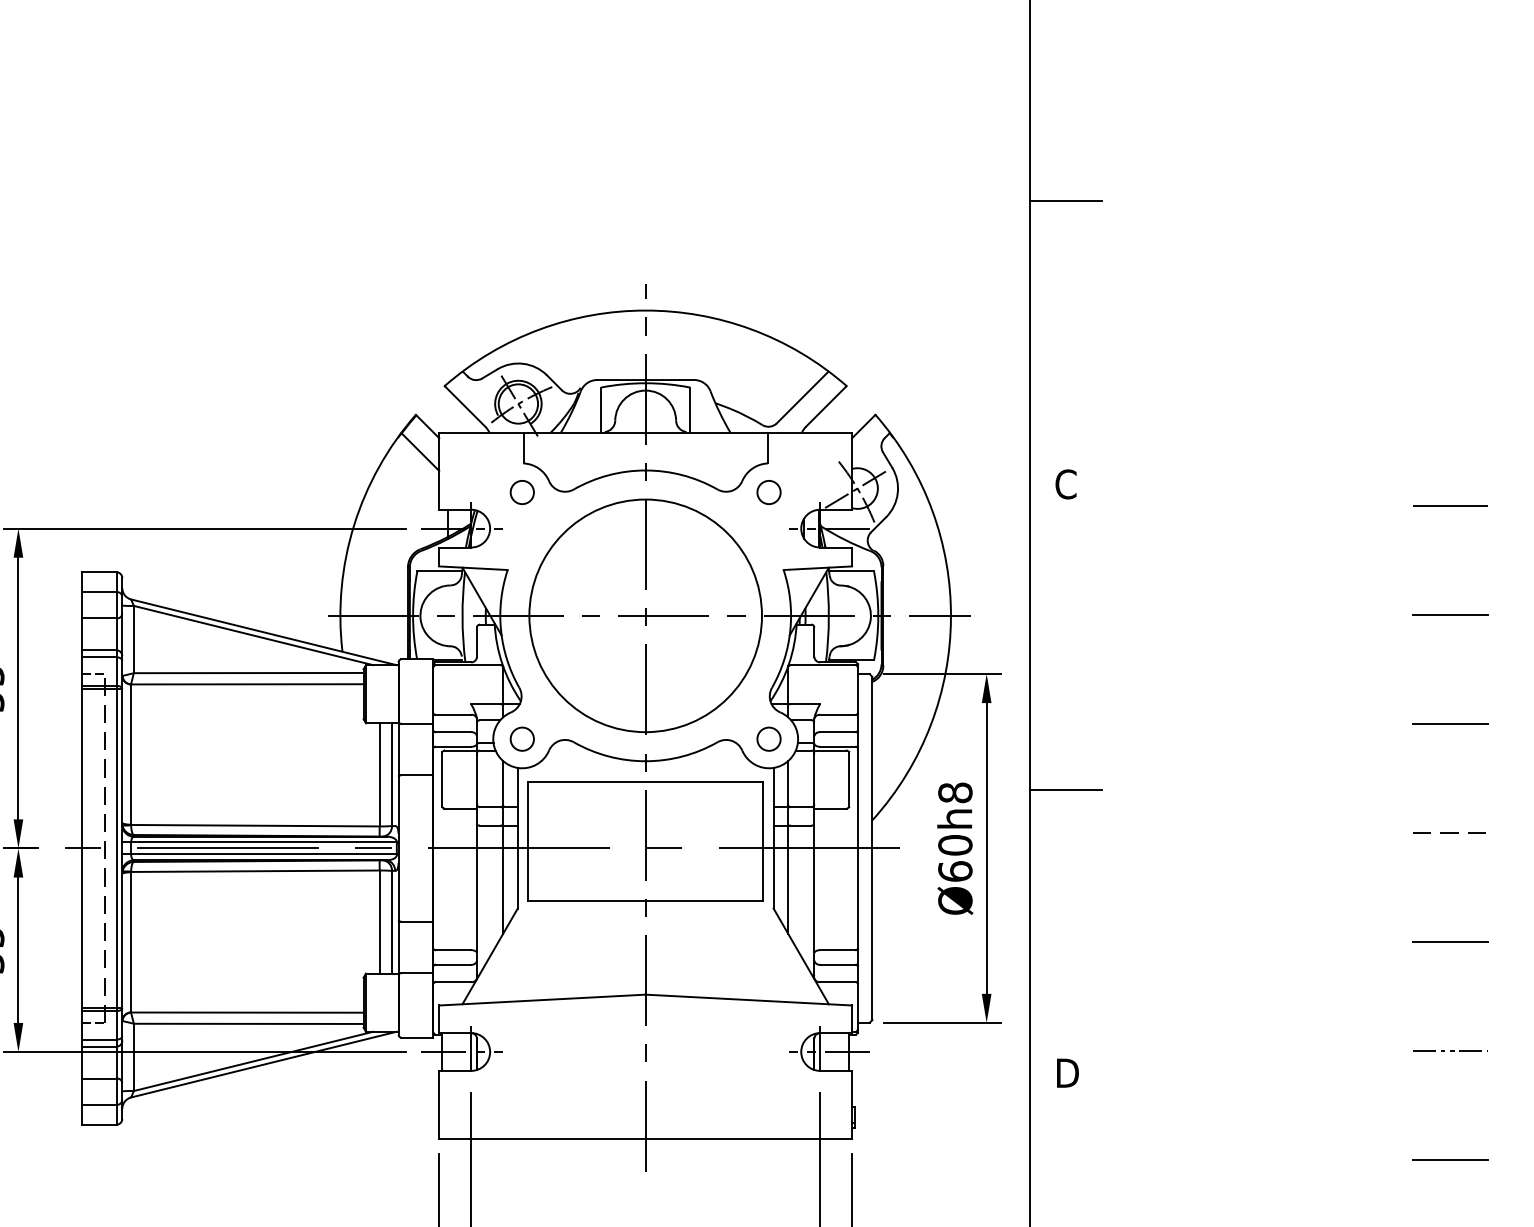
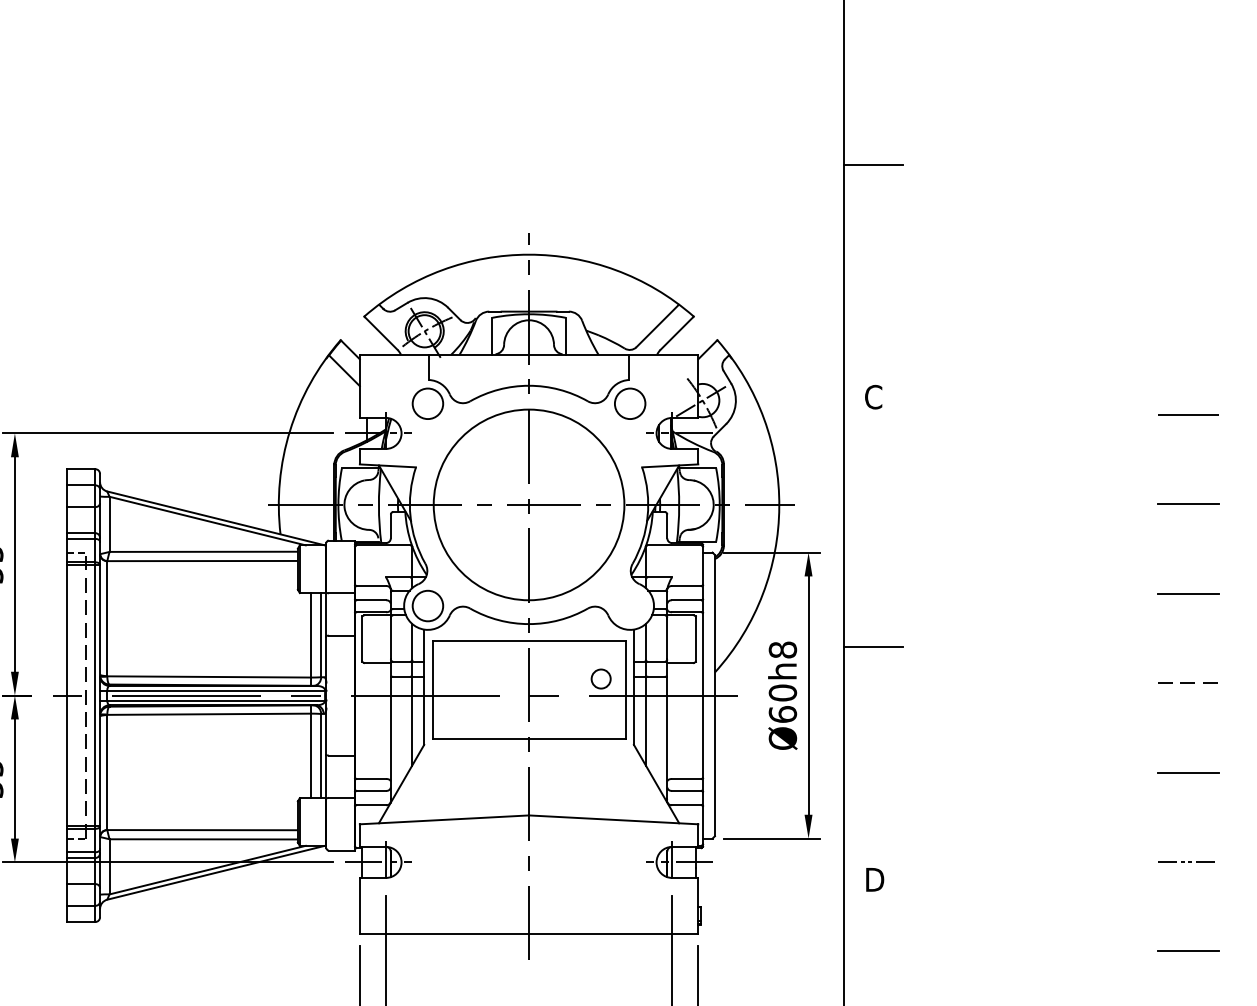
circle: (521, 492) -> (427, 403), size x1.6
circle: (768, 492) -> (629, 403), size x1.6
circle: (521, 738) -> (427, 605), size x1.6
circle: (768, 738) -> (600, 678), moved

